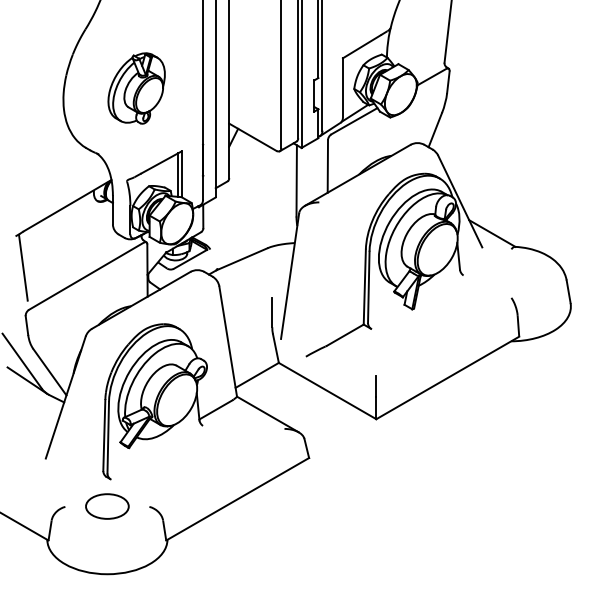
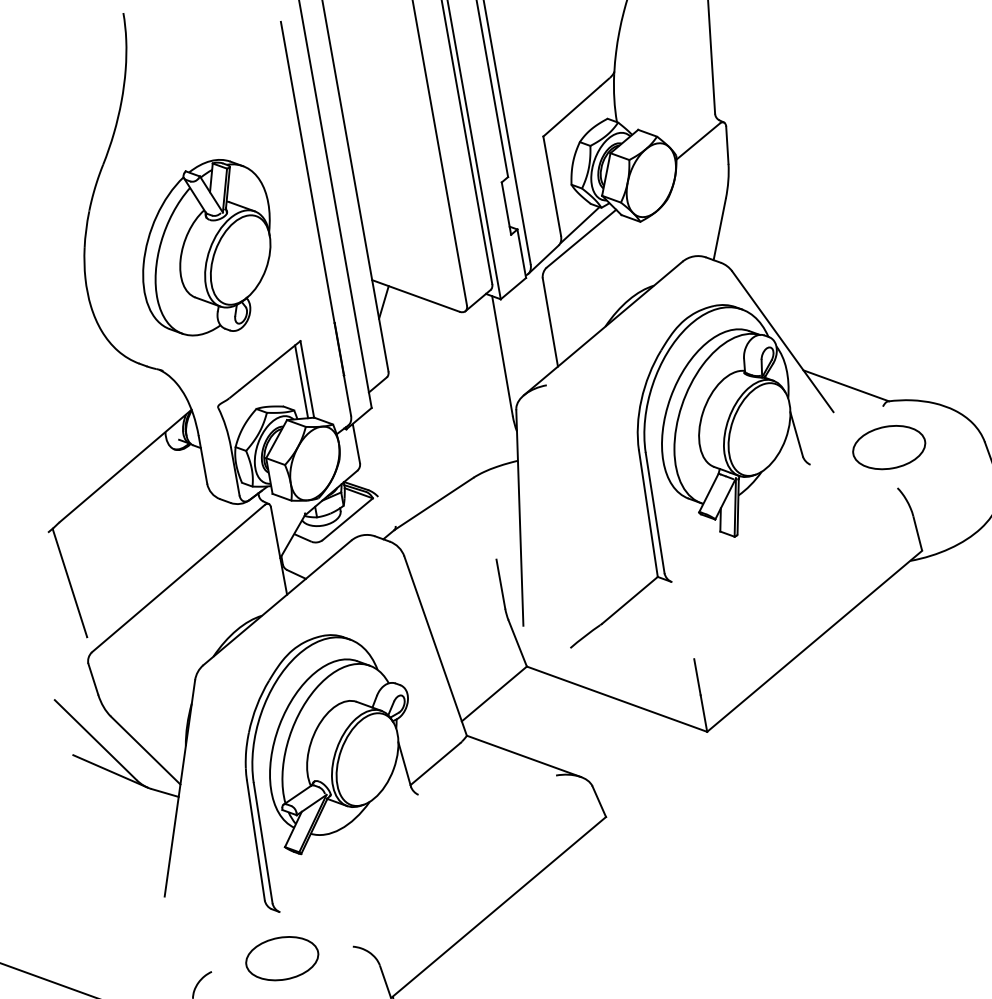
part: (136, 88) -> (206, 248), size x1.43
part: (510, 273) -> (888, 447), added

